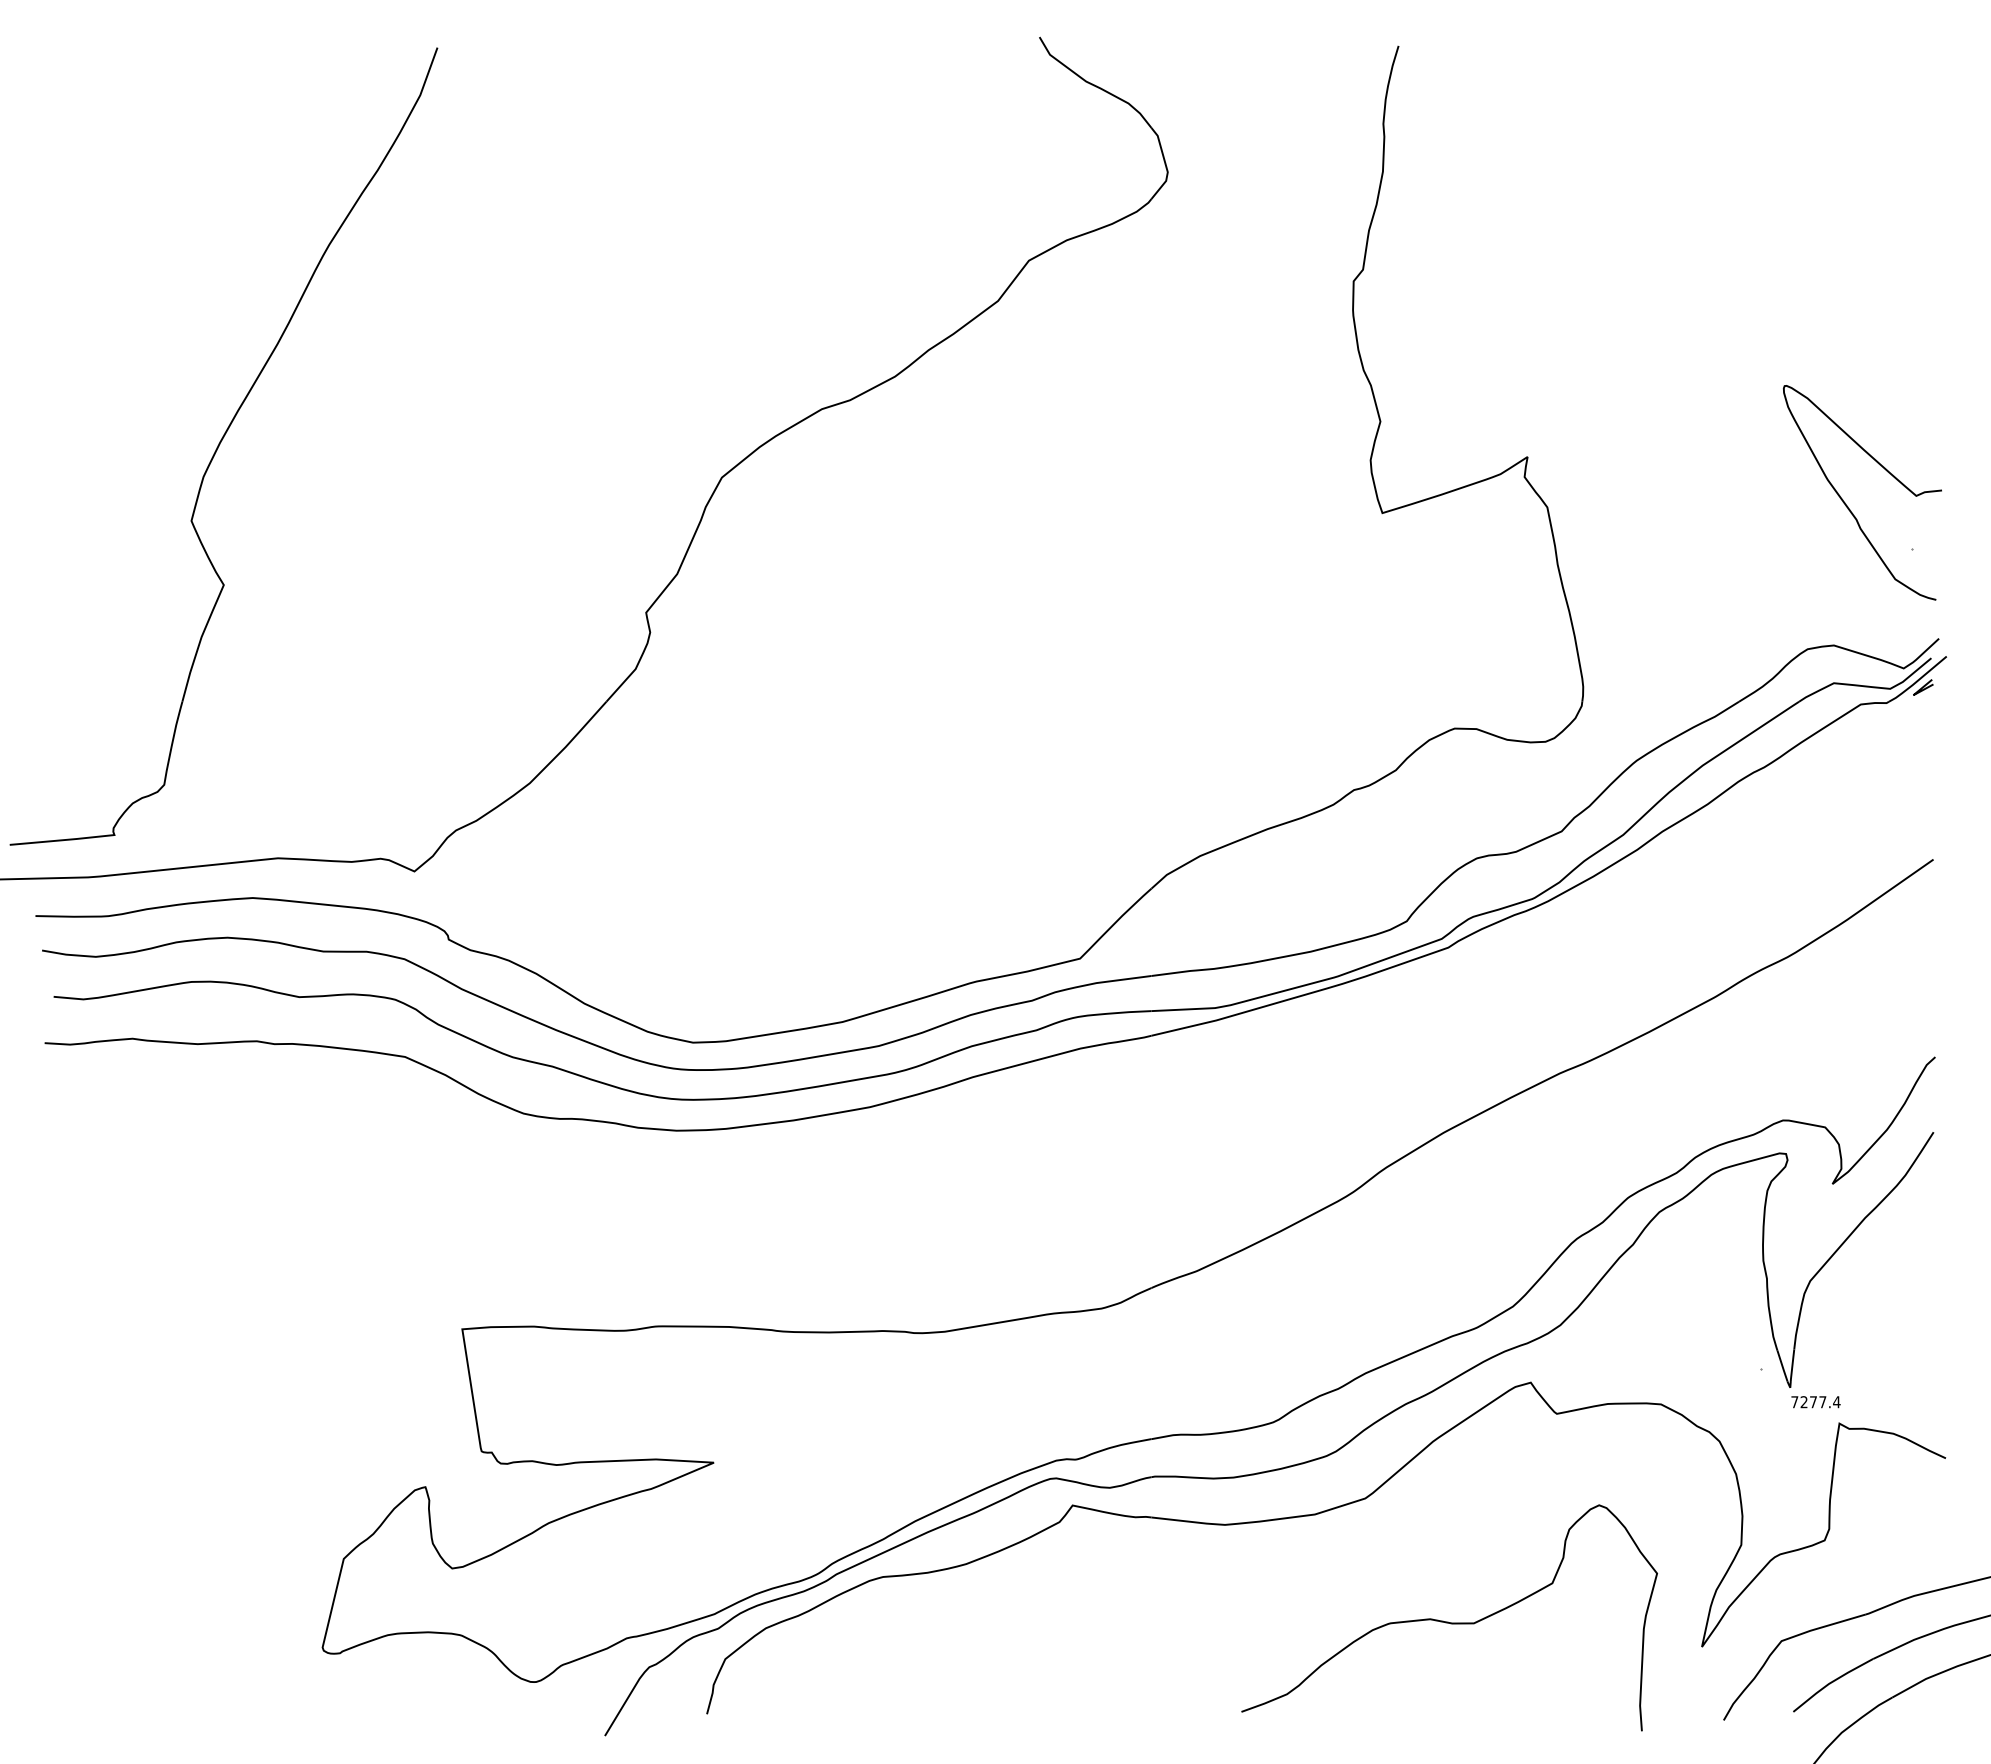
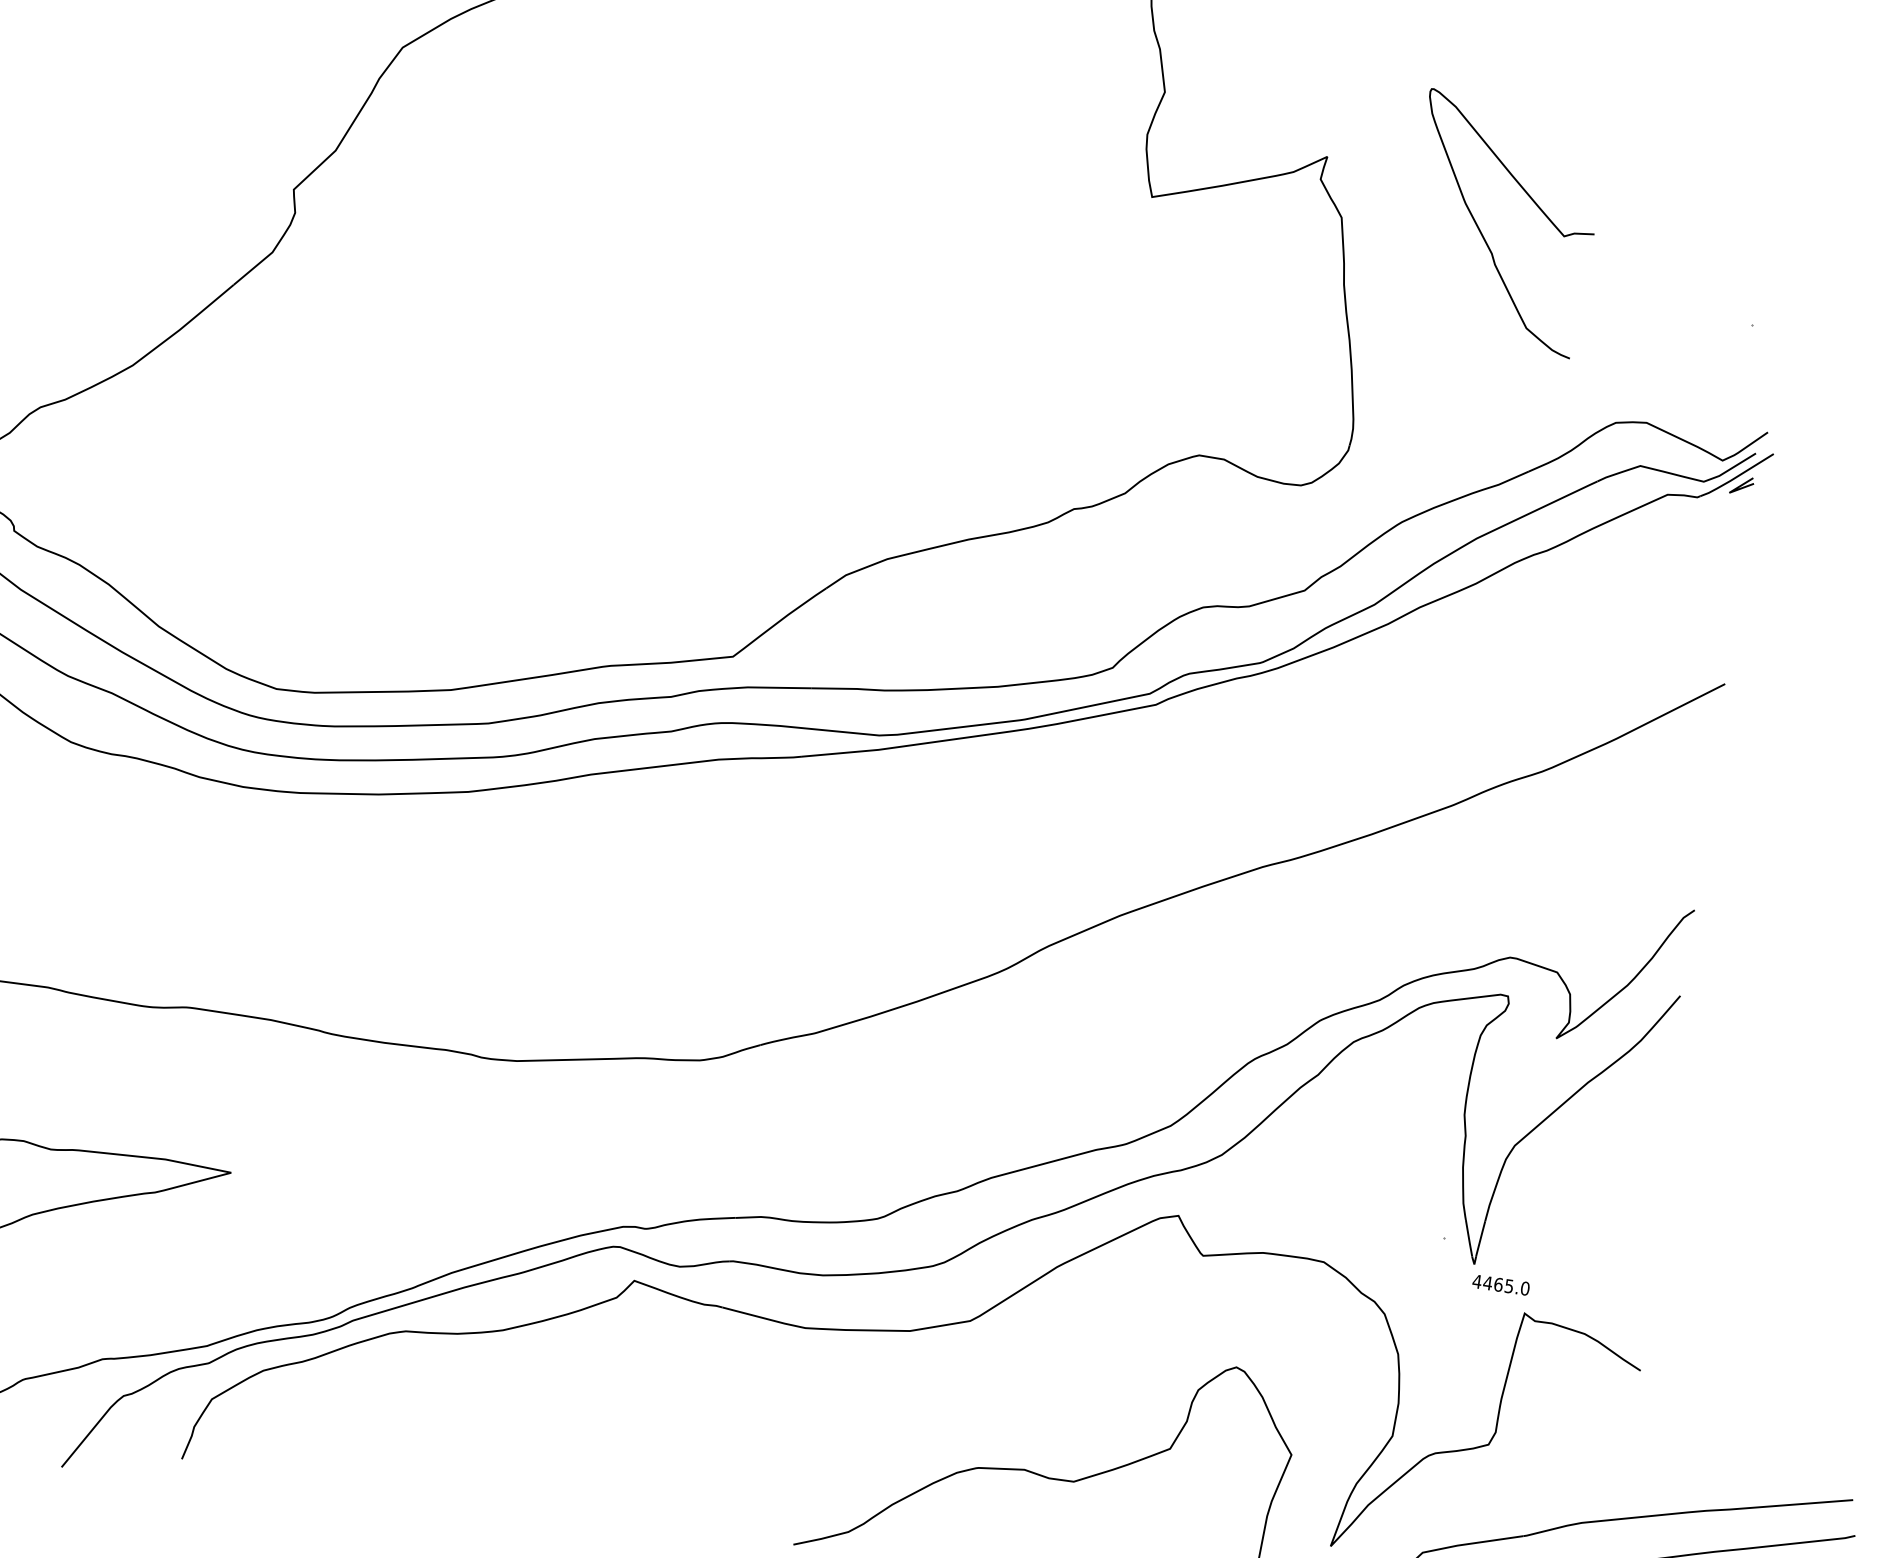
curve: (1845, 502) -> (1482, 232), moved
text: (1815, 1402) -> (1500, 1285), 7277.4 -> 4465.0

